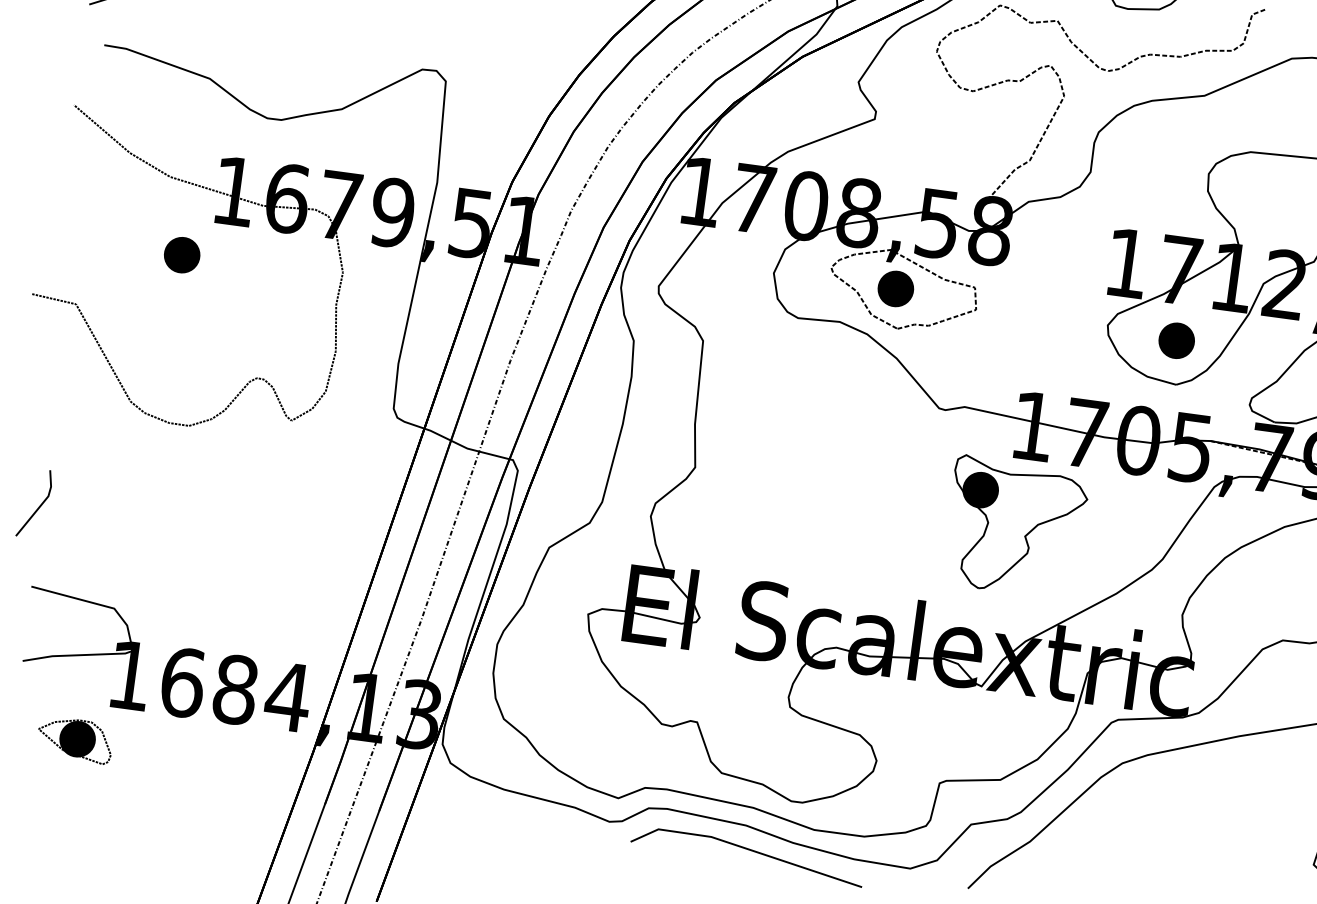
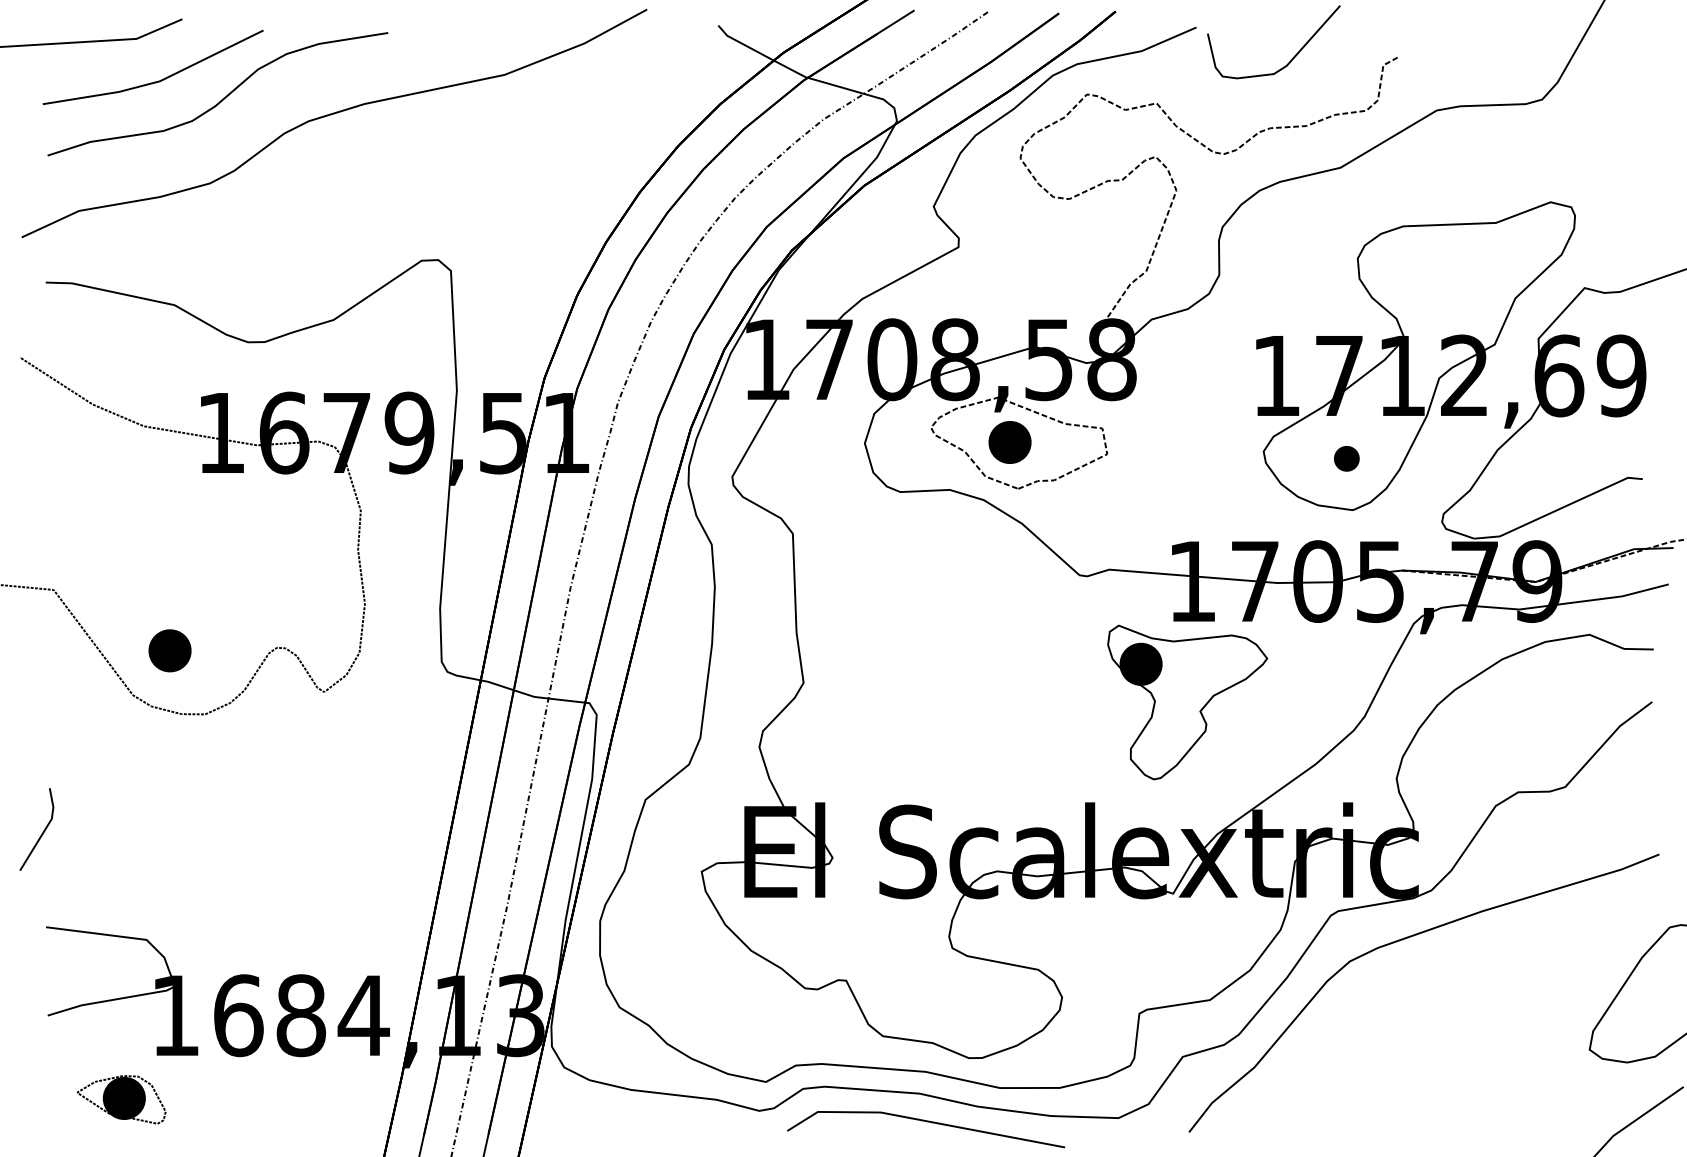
part: (181, 254) -> (169, 650), moved
part: (1176, 340) -> (1346, 458), size x0.6

